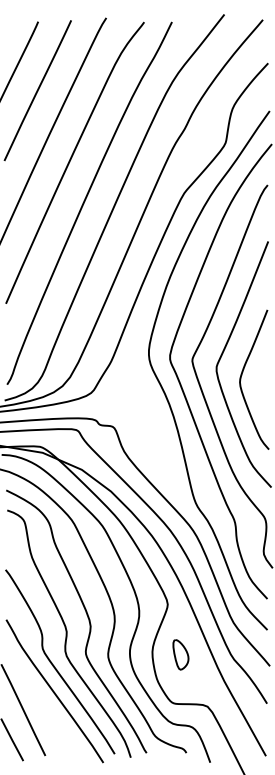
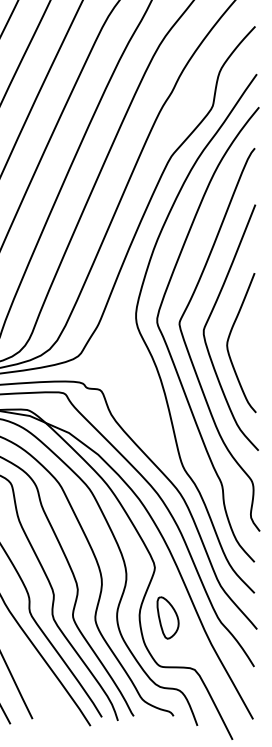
part: (180, 654) -> (167, 617), size x1.4

